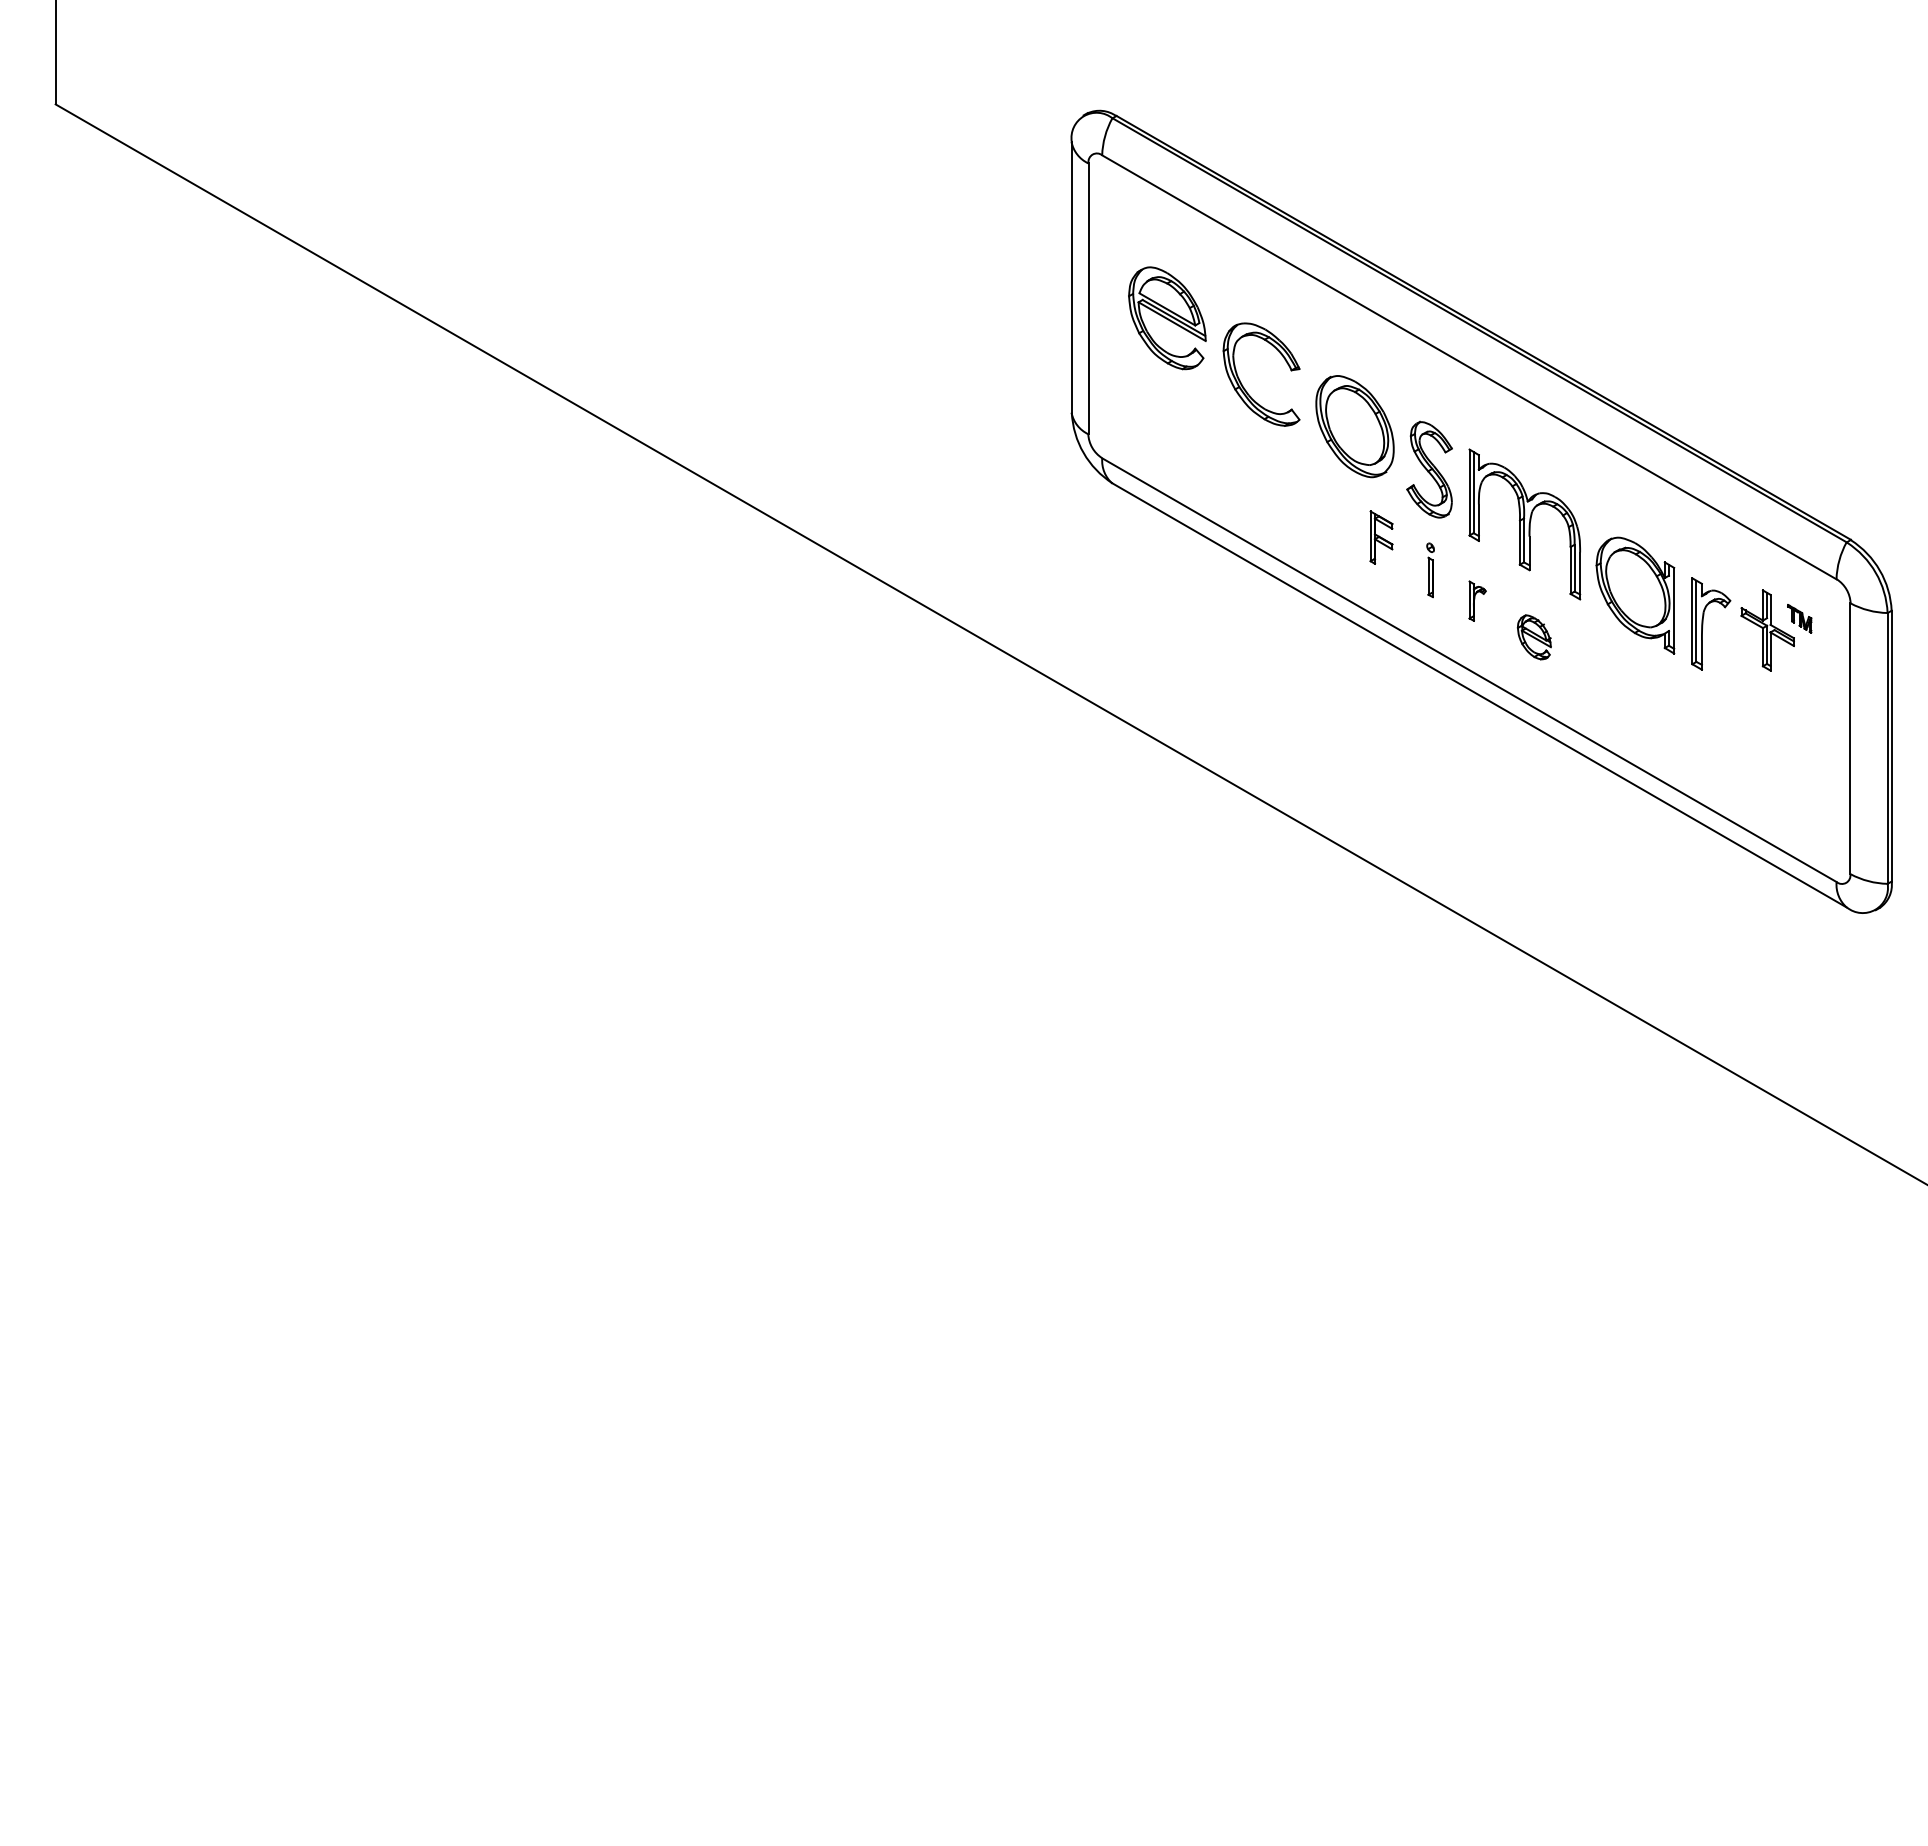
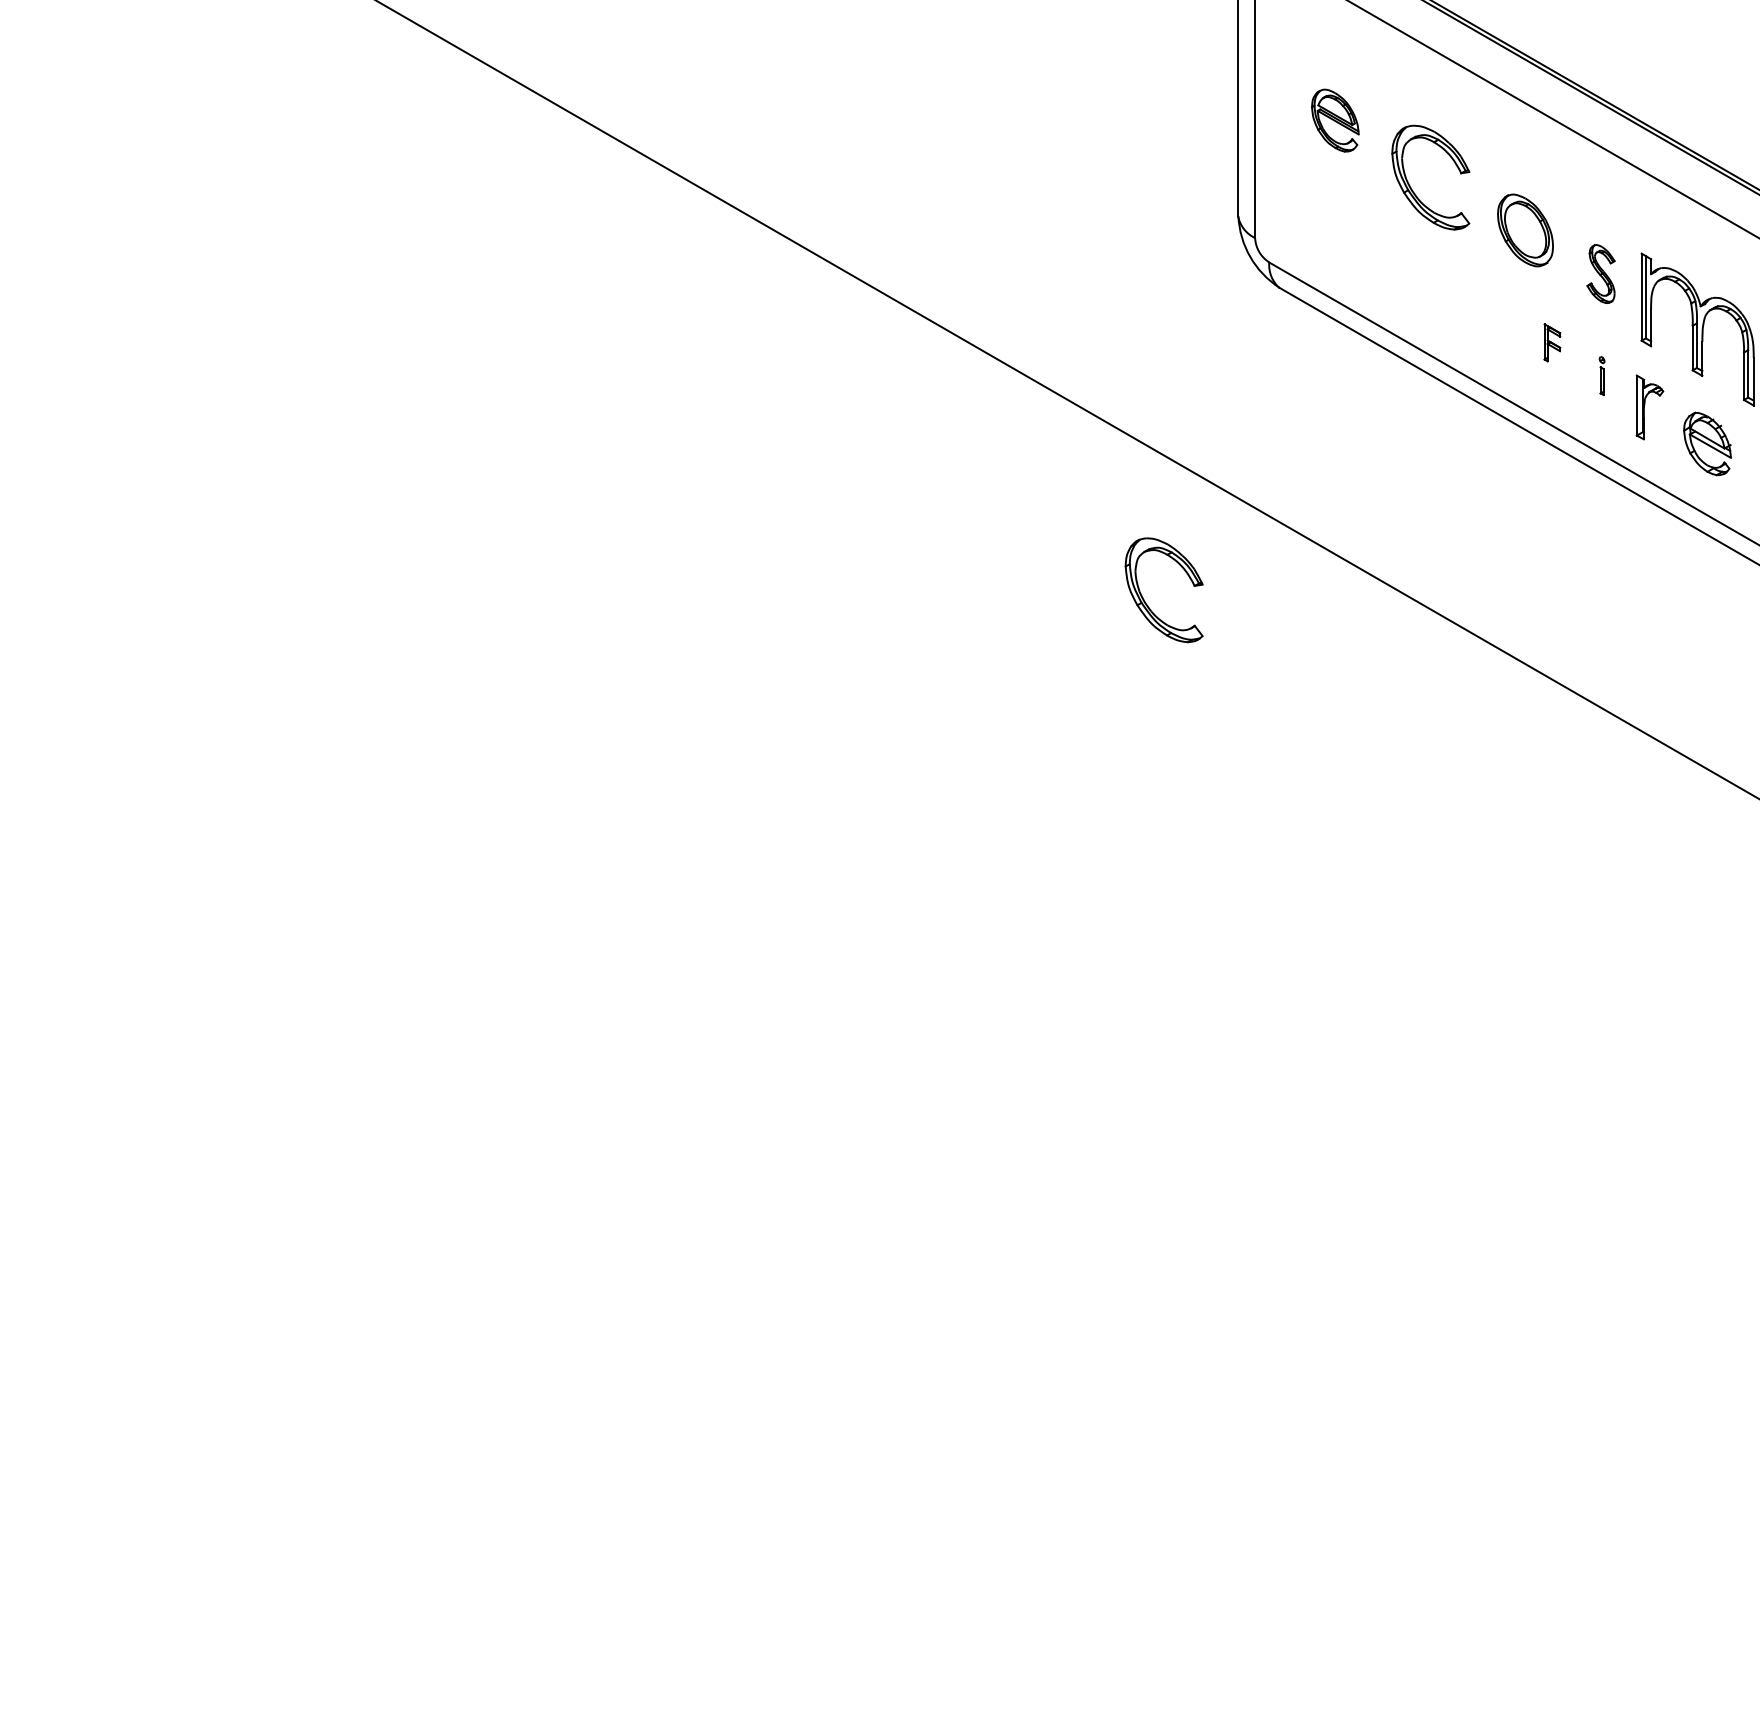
part: (1167, 318) -> (1335, 120), size x0.6
part: (1354, 426) -> (1524, 230), size x0.7
part: (1429, 469) -> (1601, 273), size x0.6
part: (1381, 537) -> (1552, 342), size x0.7
part: (1430, 570) -> (1602, 376), size x0.7
part: (1477, 600) -> (1649, 406), size x1.6
part: (1533, 637) -> (1706, 444), size x1.4
part: (981, 794) -> (1146, 603), added

